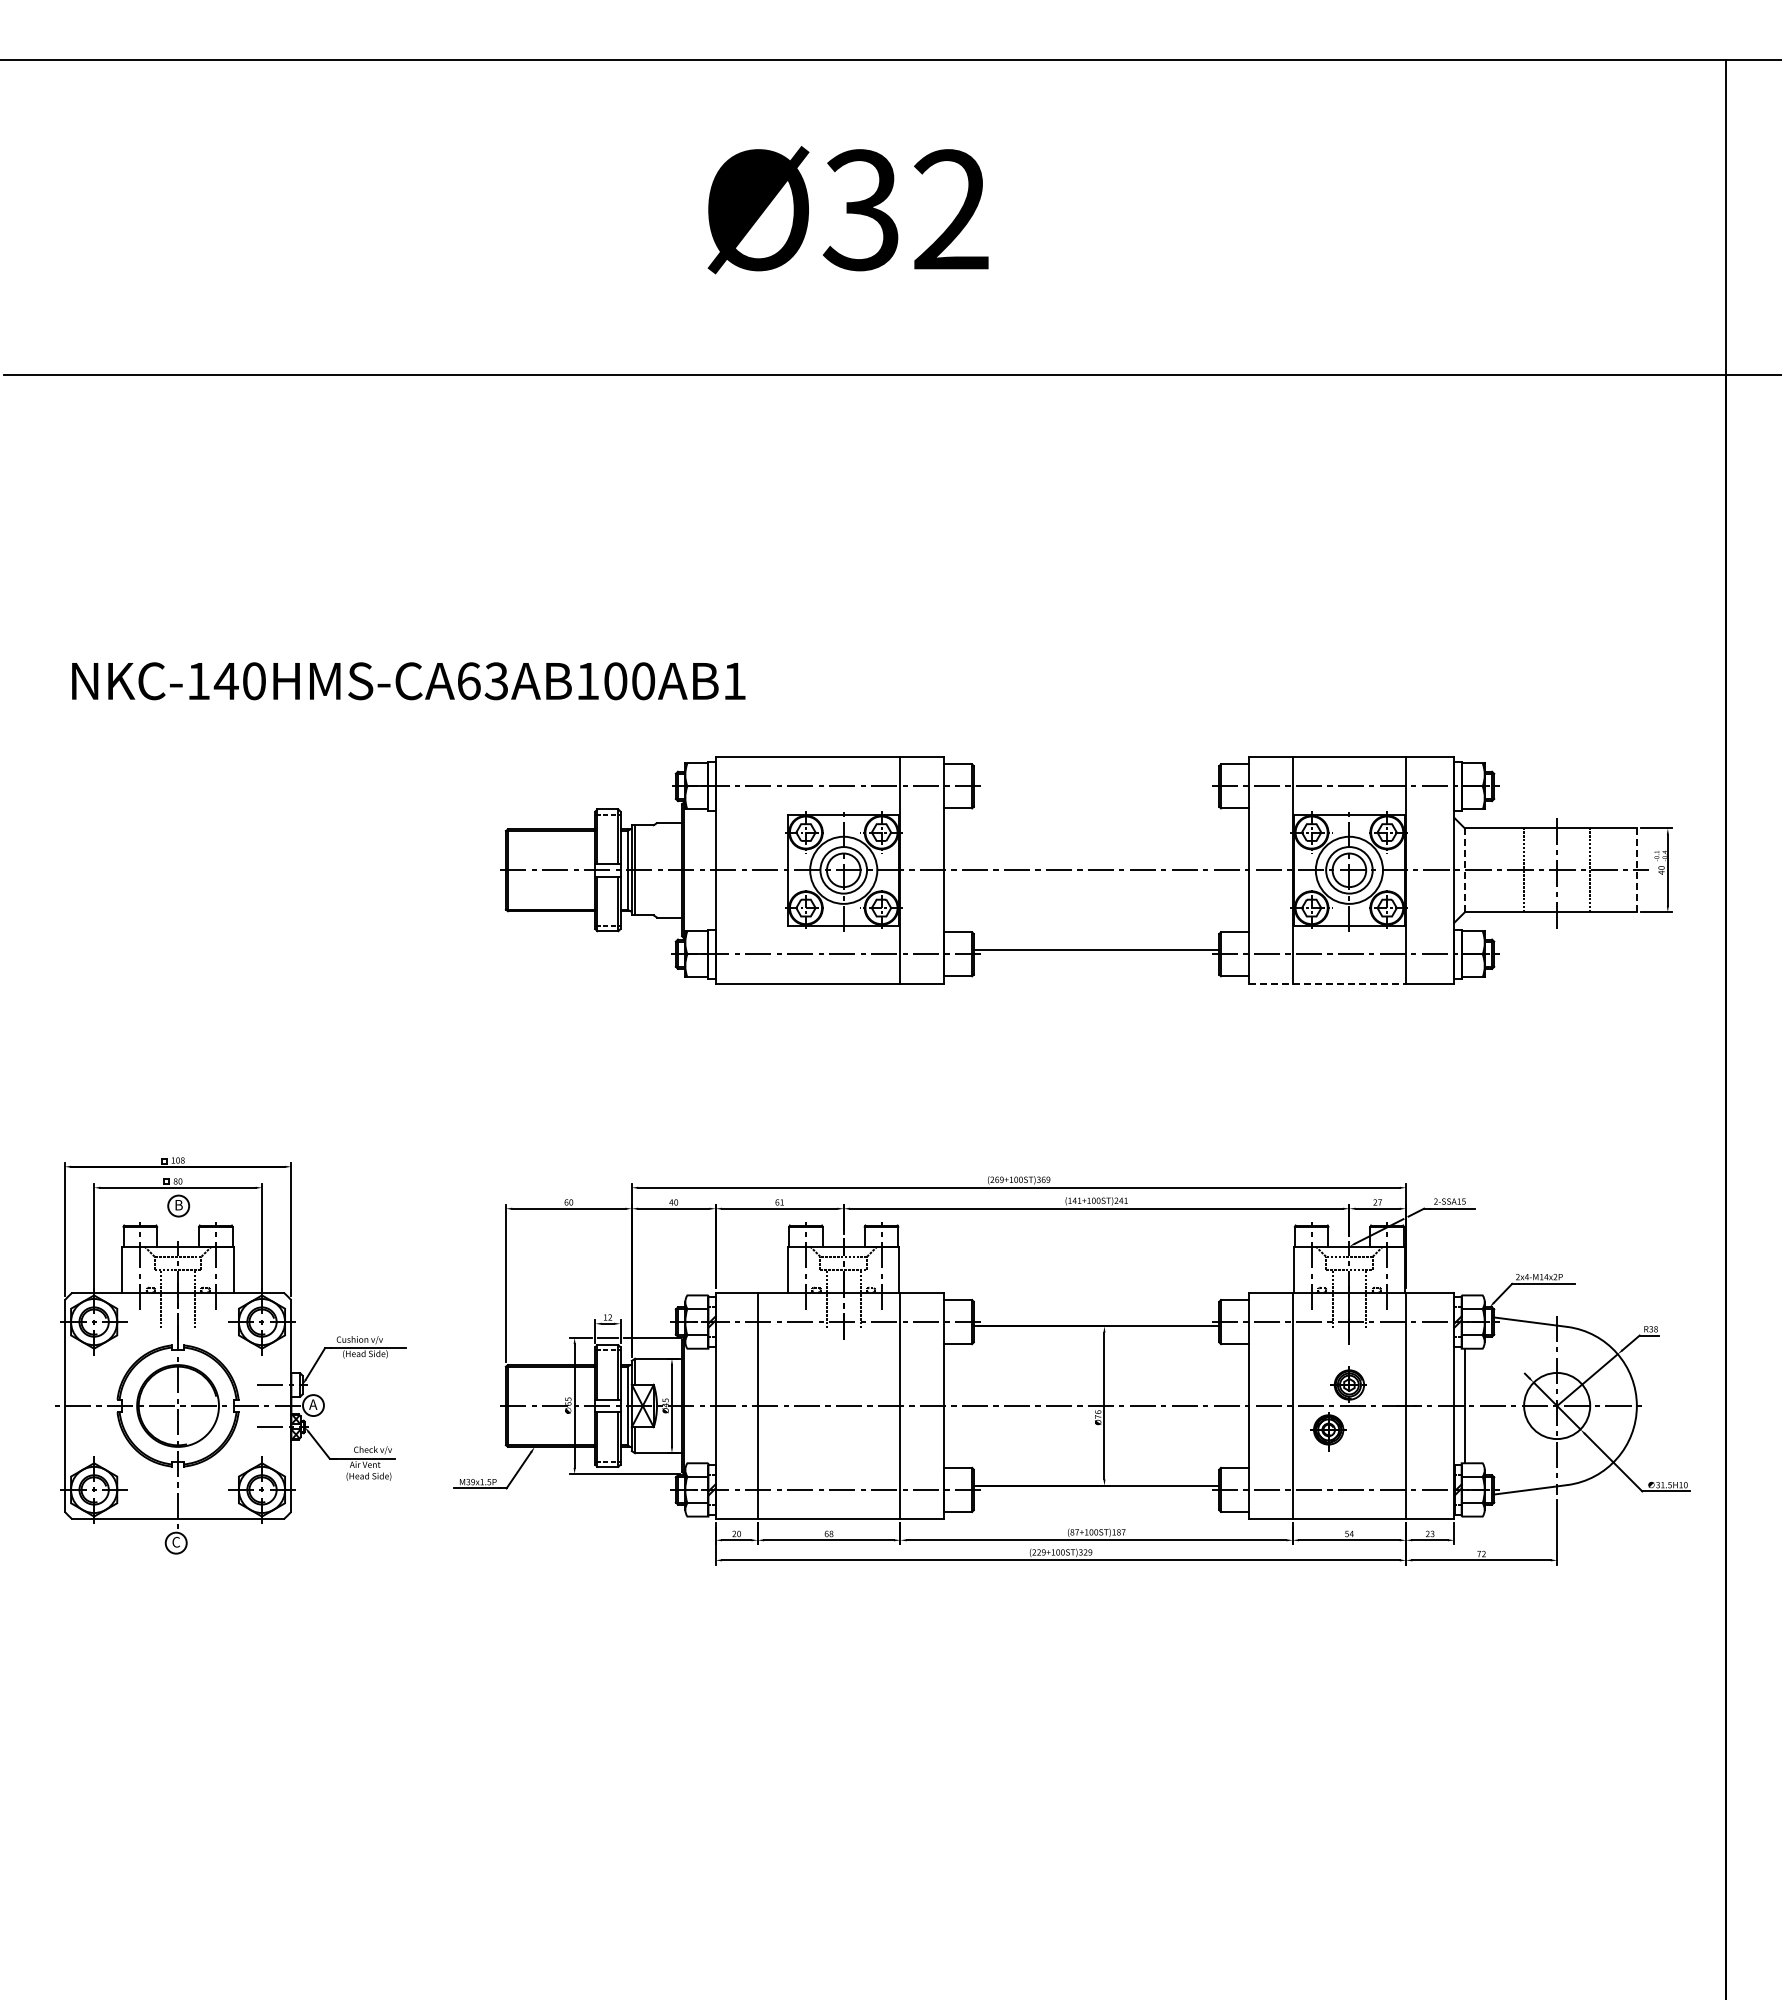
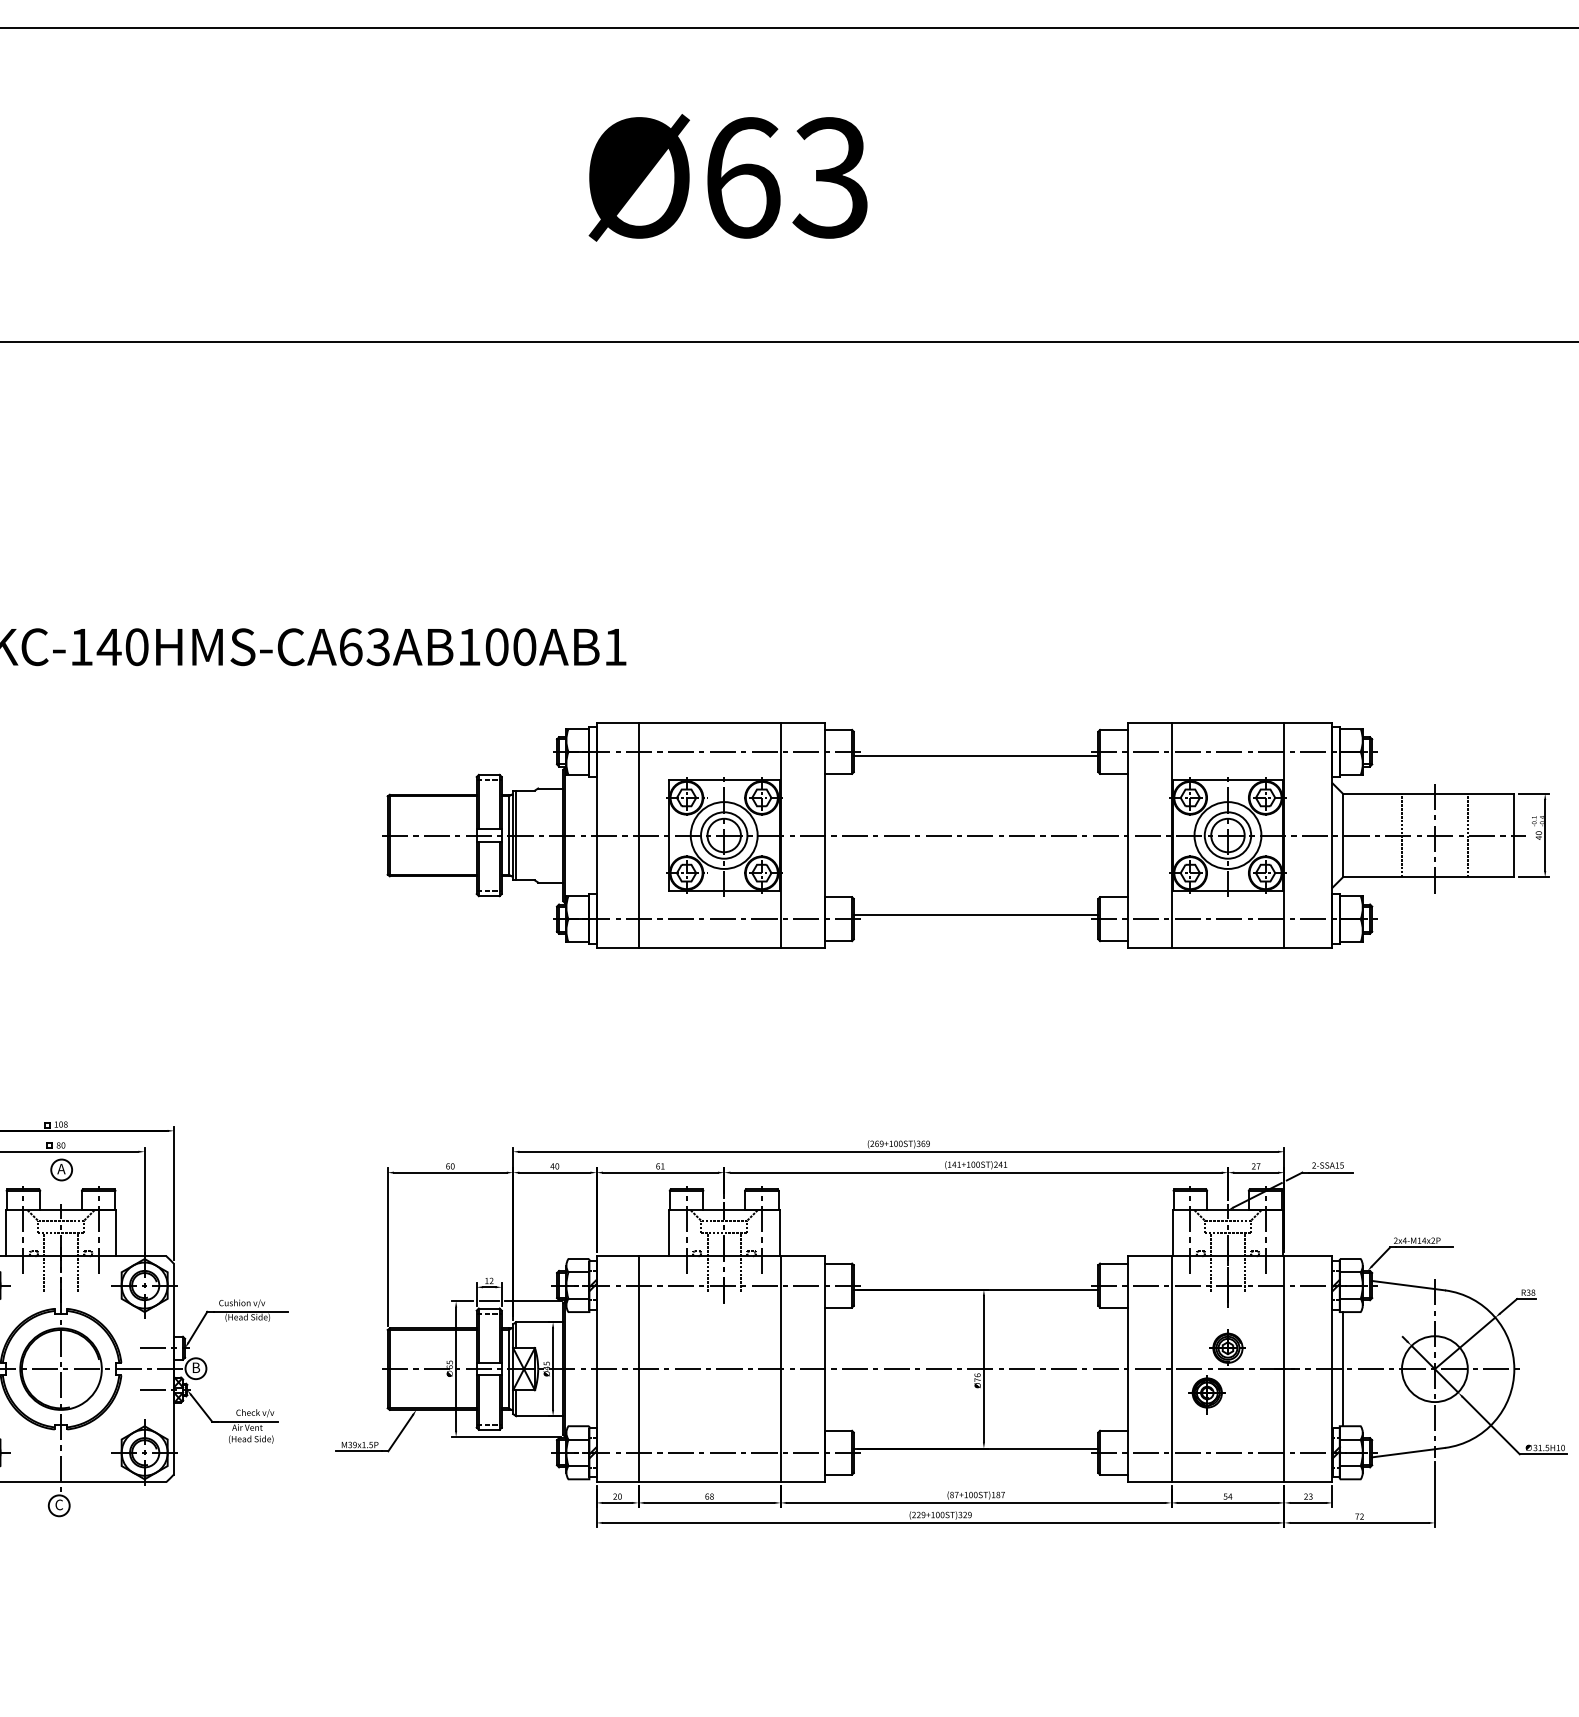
text: (905, 210) -> (785, 178), Ø32 -> Ø63
line: (1096, 790) -> (976, 756), added
line: (757, 870) -> (638, 835), added
line: (1464, 870) -> (1342, 835), dashed -> solid
line: (1636, 870) -> (1513, 835), dashed -> solid
line: (1327, 983) -> (1206, 948), dashed -> solid
text: (178, 1205) -> (61, 1169), B -> A
text: (313, 1404) -> (195, 1367), A -> B

